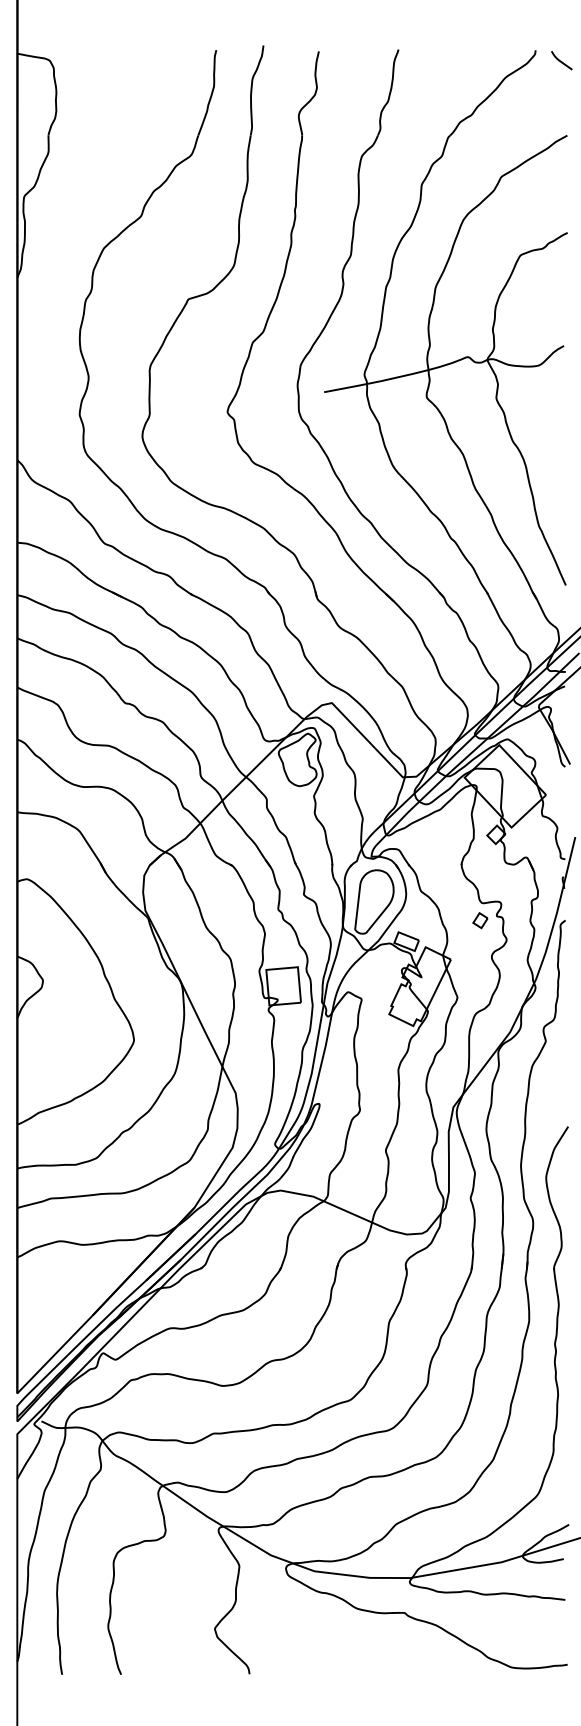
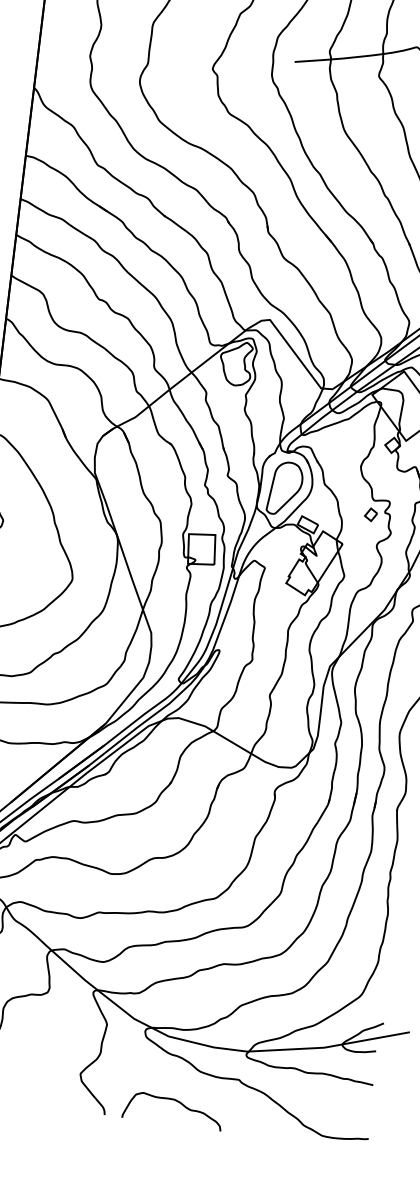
curve: (334, 1648) -> (177, 1102), added

